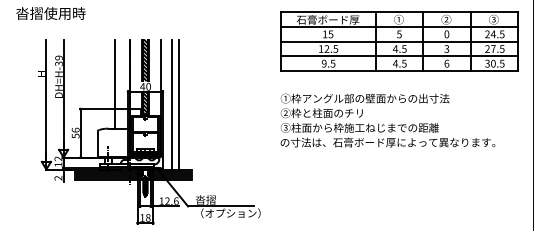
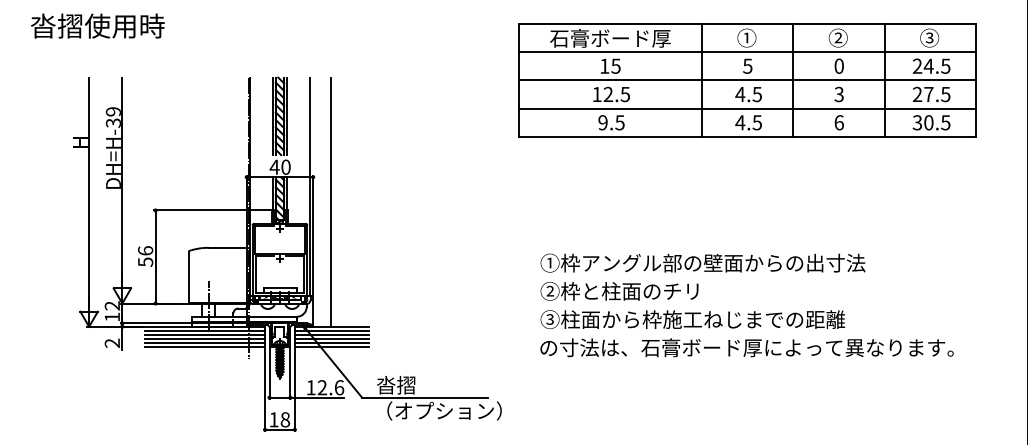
part: (399, 41) -> (747, 79), moved
line: (114, 84) -> (220, 162), removed
line: (178, 104) -> (343, 201), removed
text: (387, 120) -> (746, 305), moved

